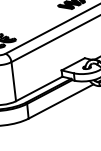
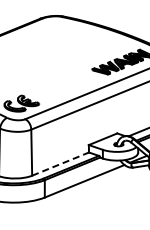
line: (39, 89) -> (60, 164), solid -> dashed

